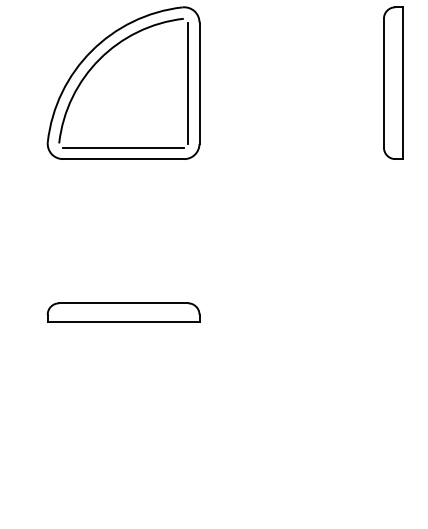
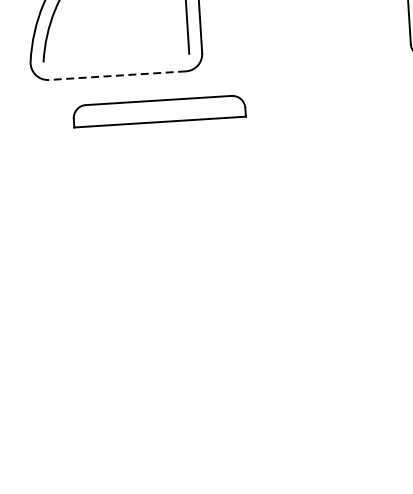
line: (123, 147) -> (116, 62), removed
line: (123, 159) -> (117, 76), solid -> dashed
part: (123, 312) -> (159, 110), moved

